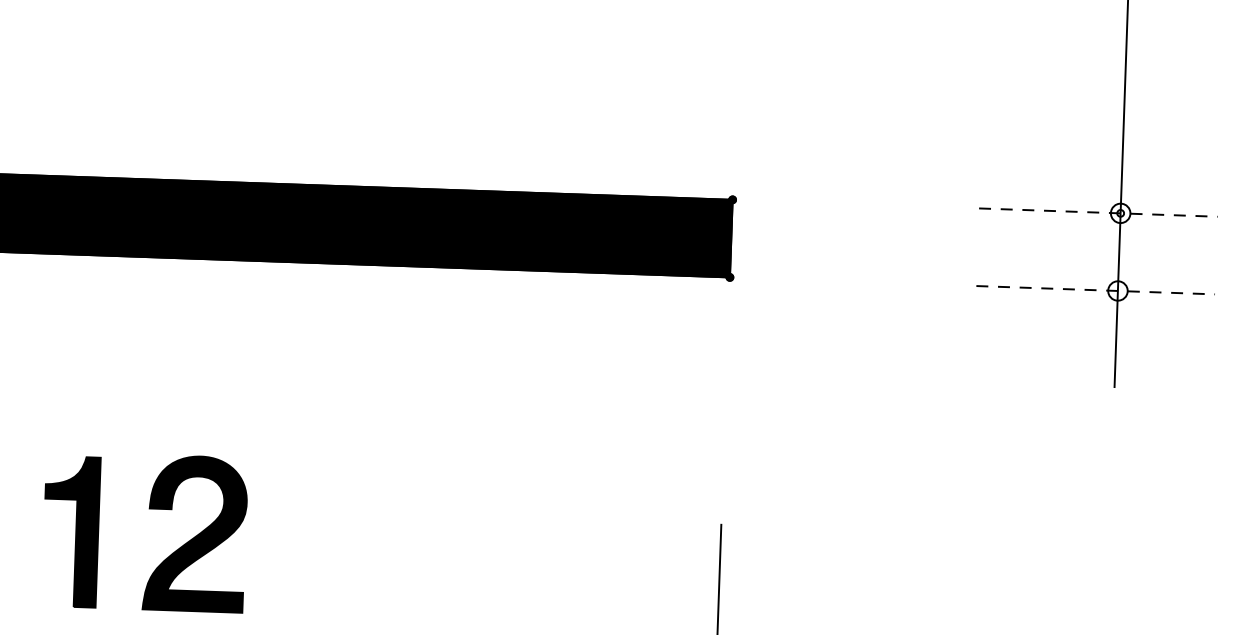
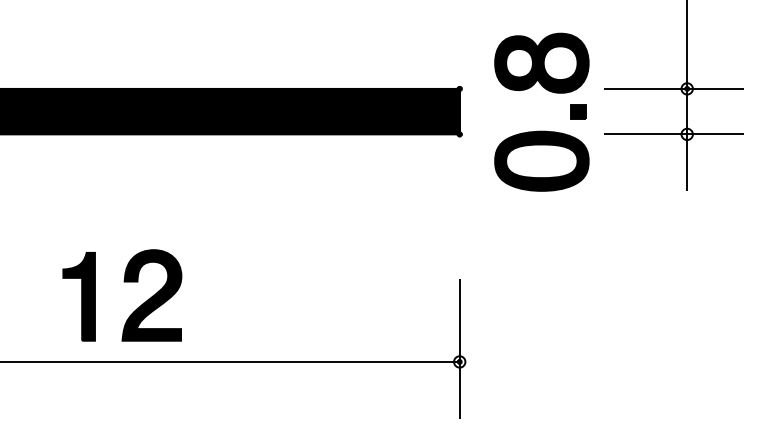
line: (1099, 211) -> (674, 88), dashed -> solid
part: (869, 275) -> (541, 130), added
line: (1096, 290) -> (674, 134), dashed -> solid

